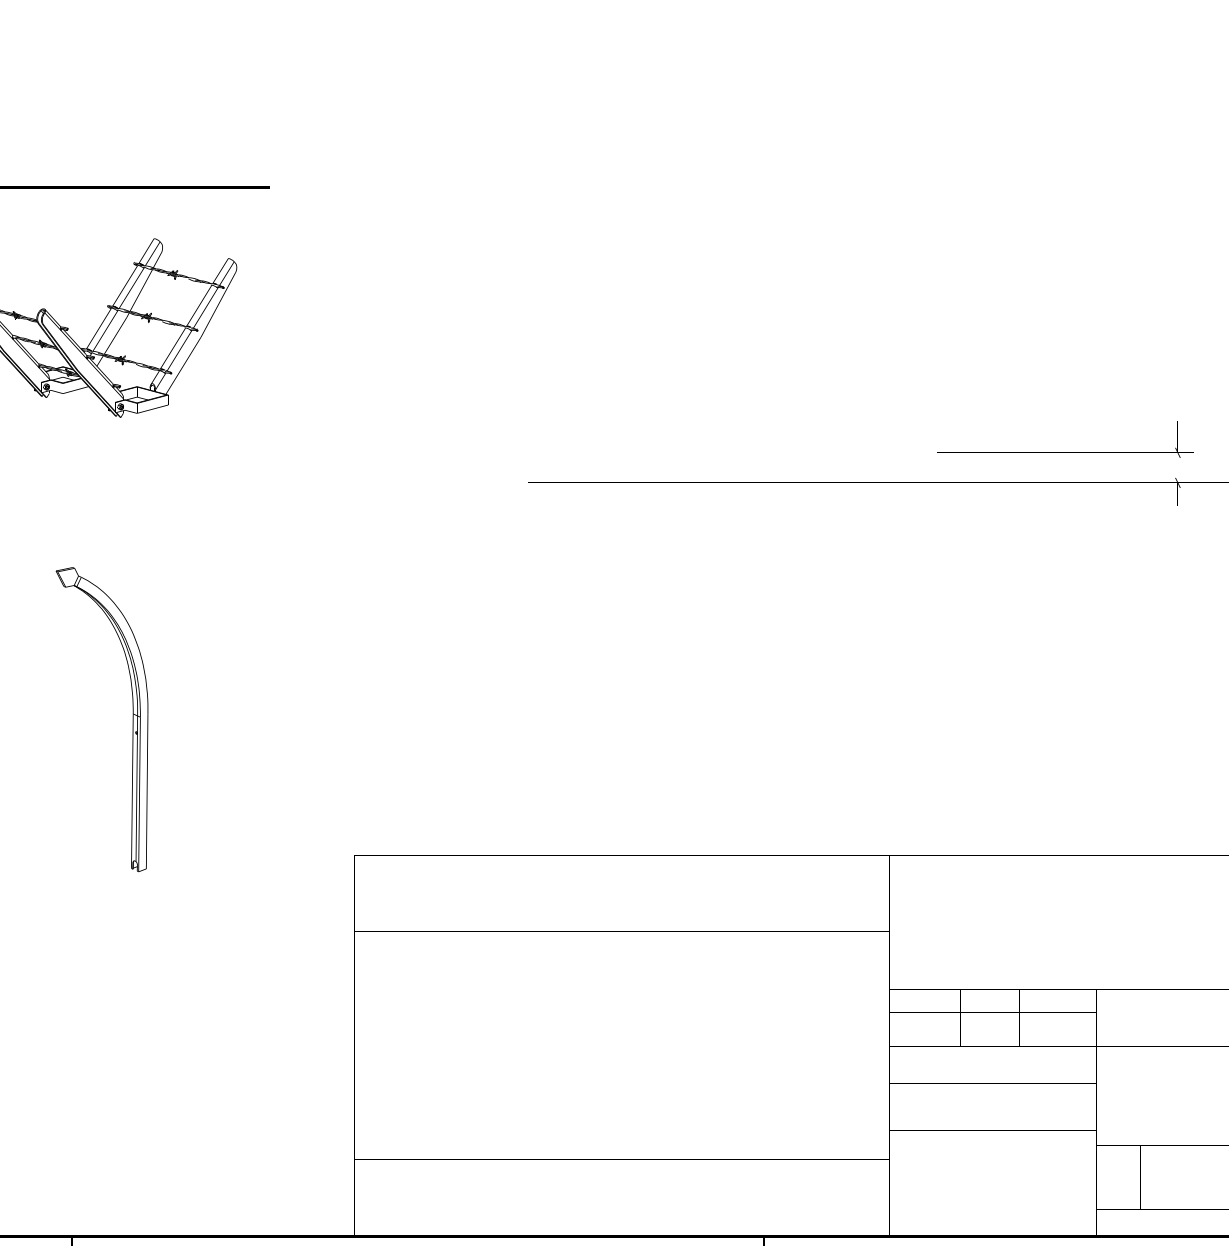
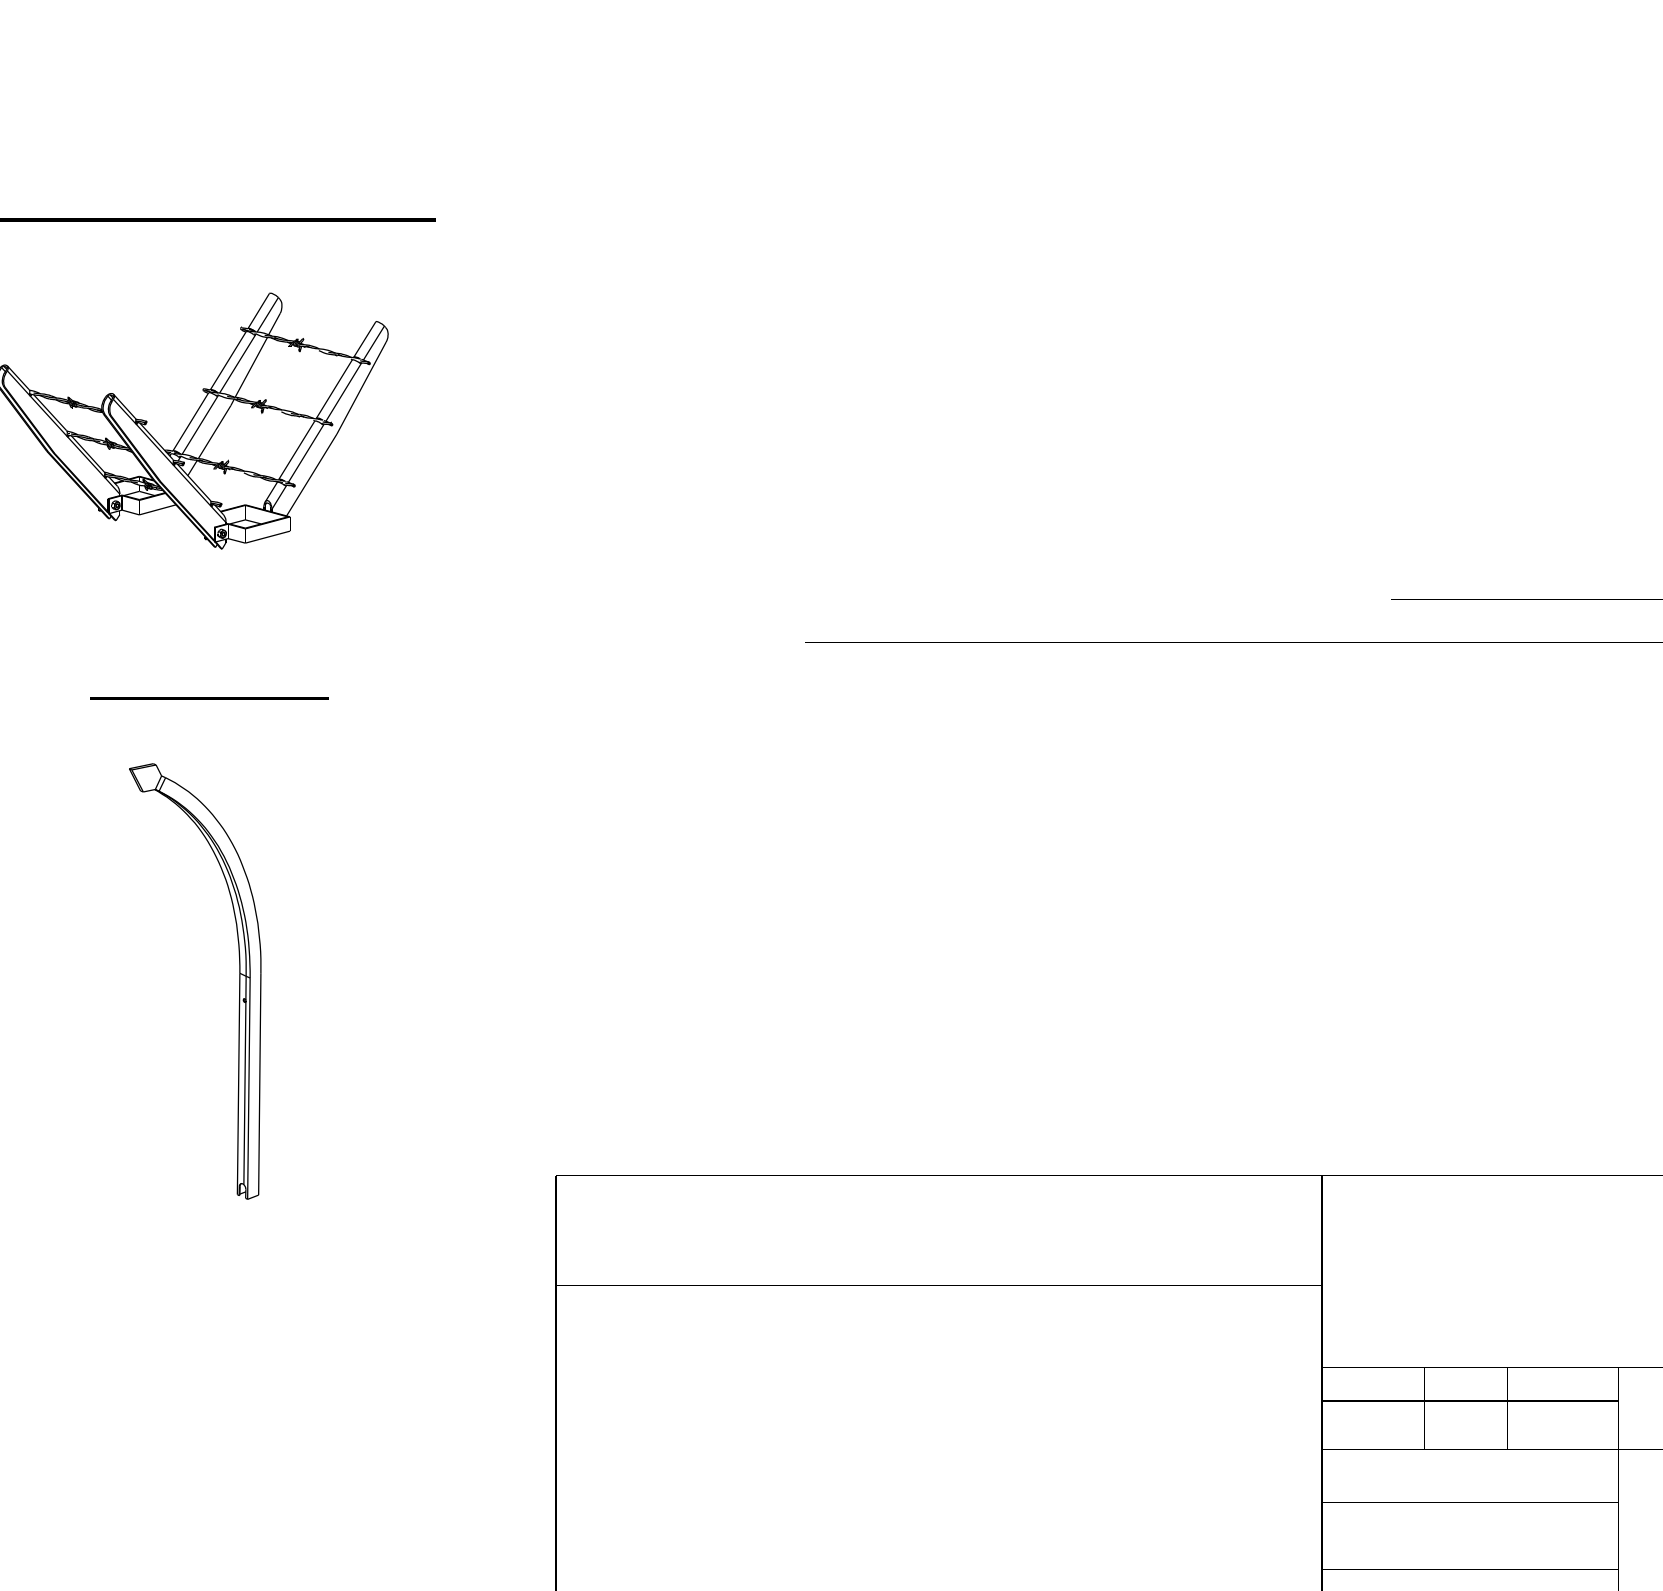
line: (112, 521) -> (210, 697), added

